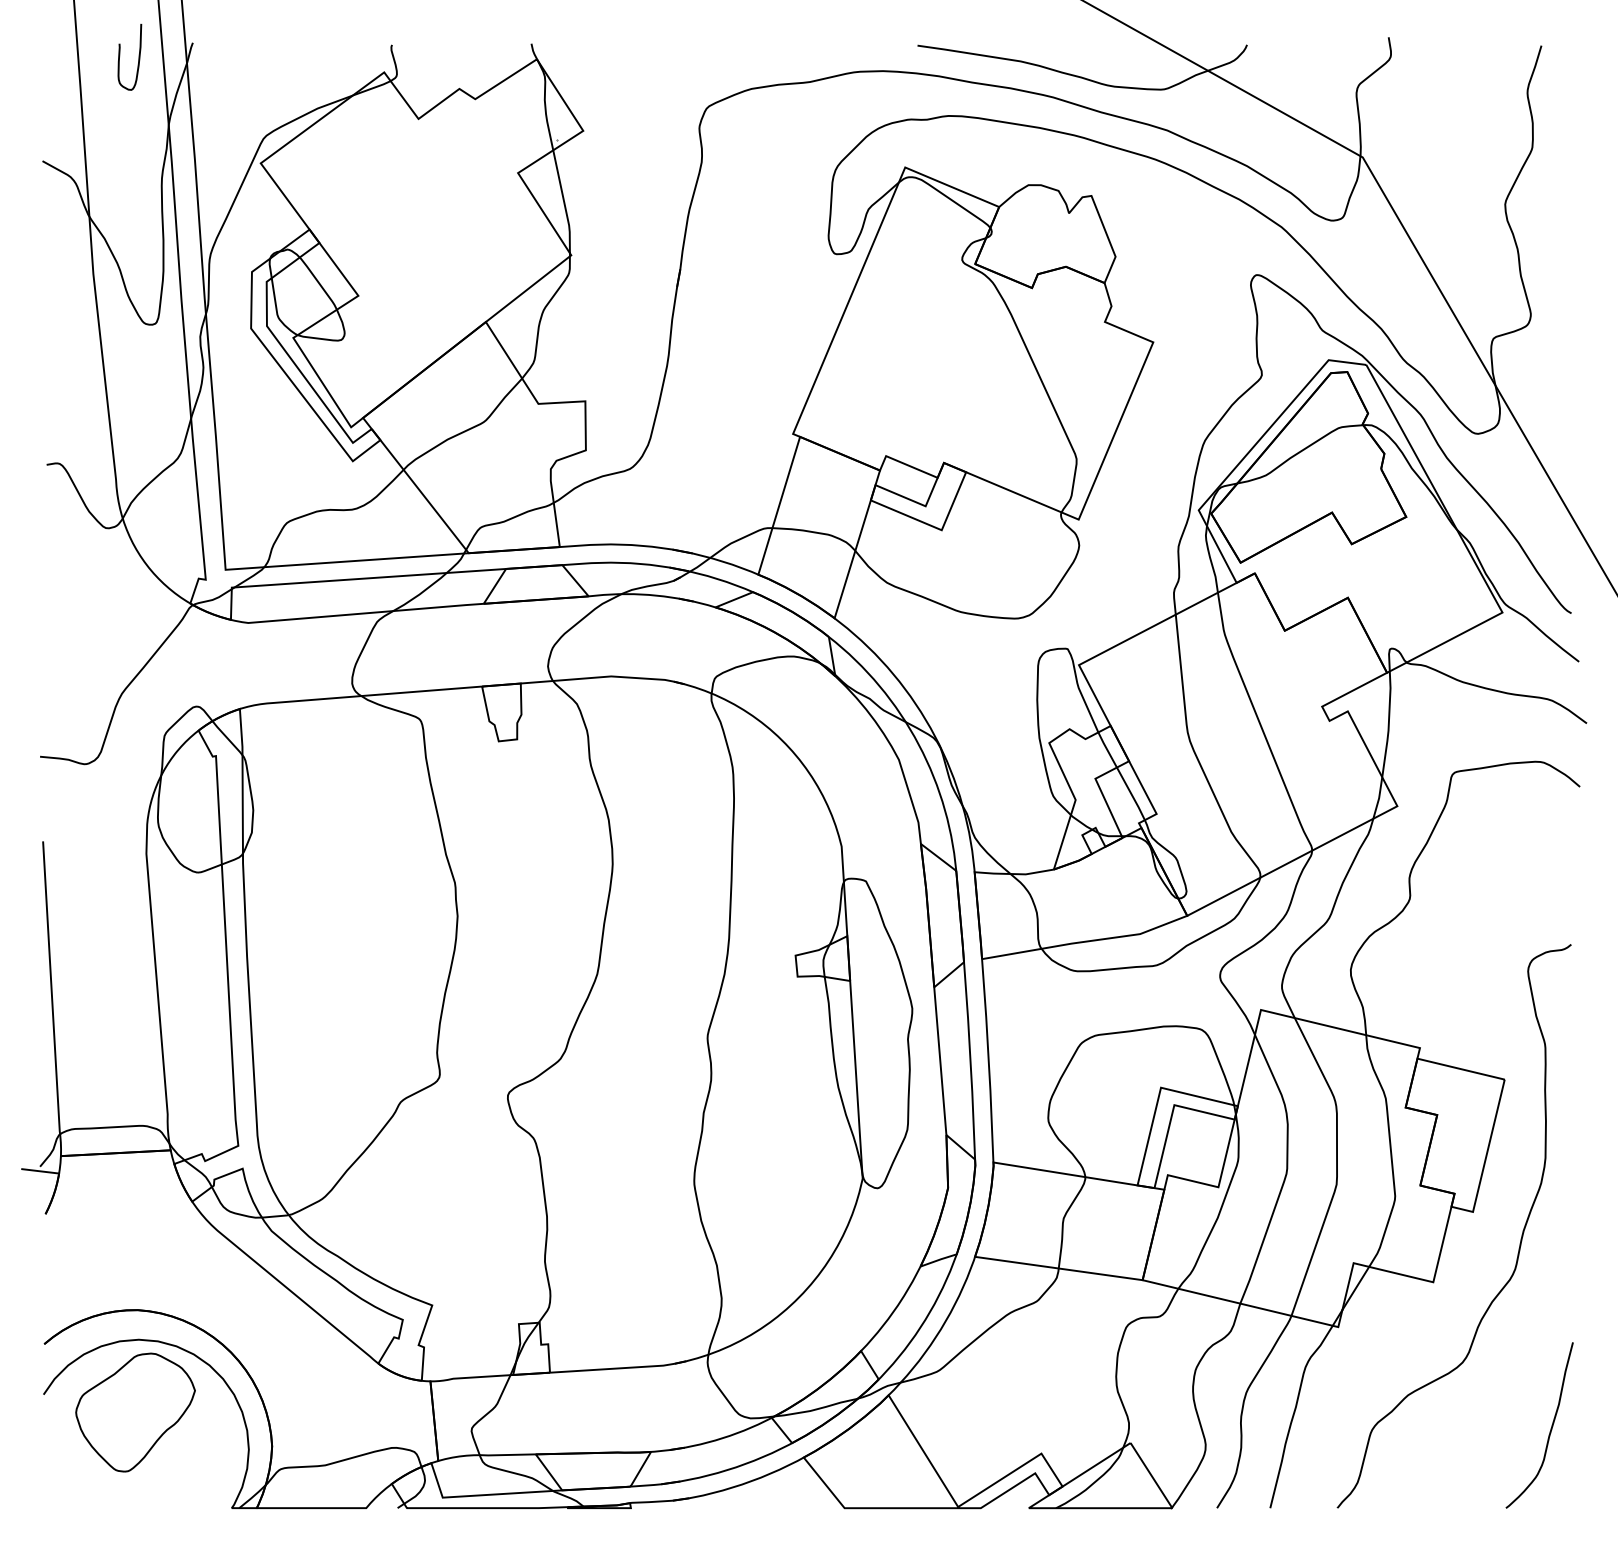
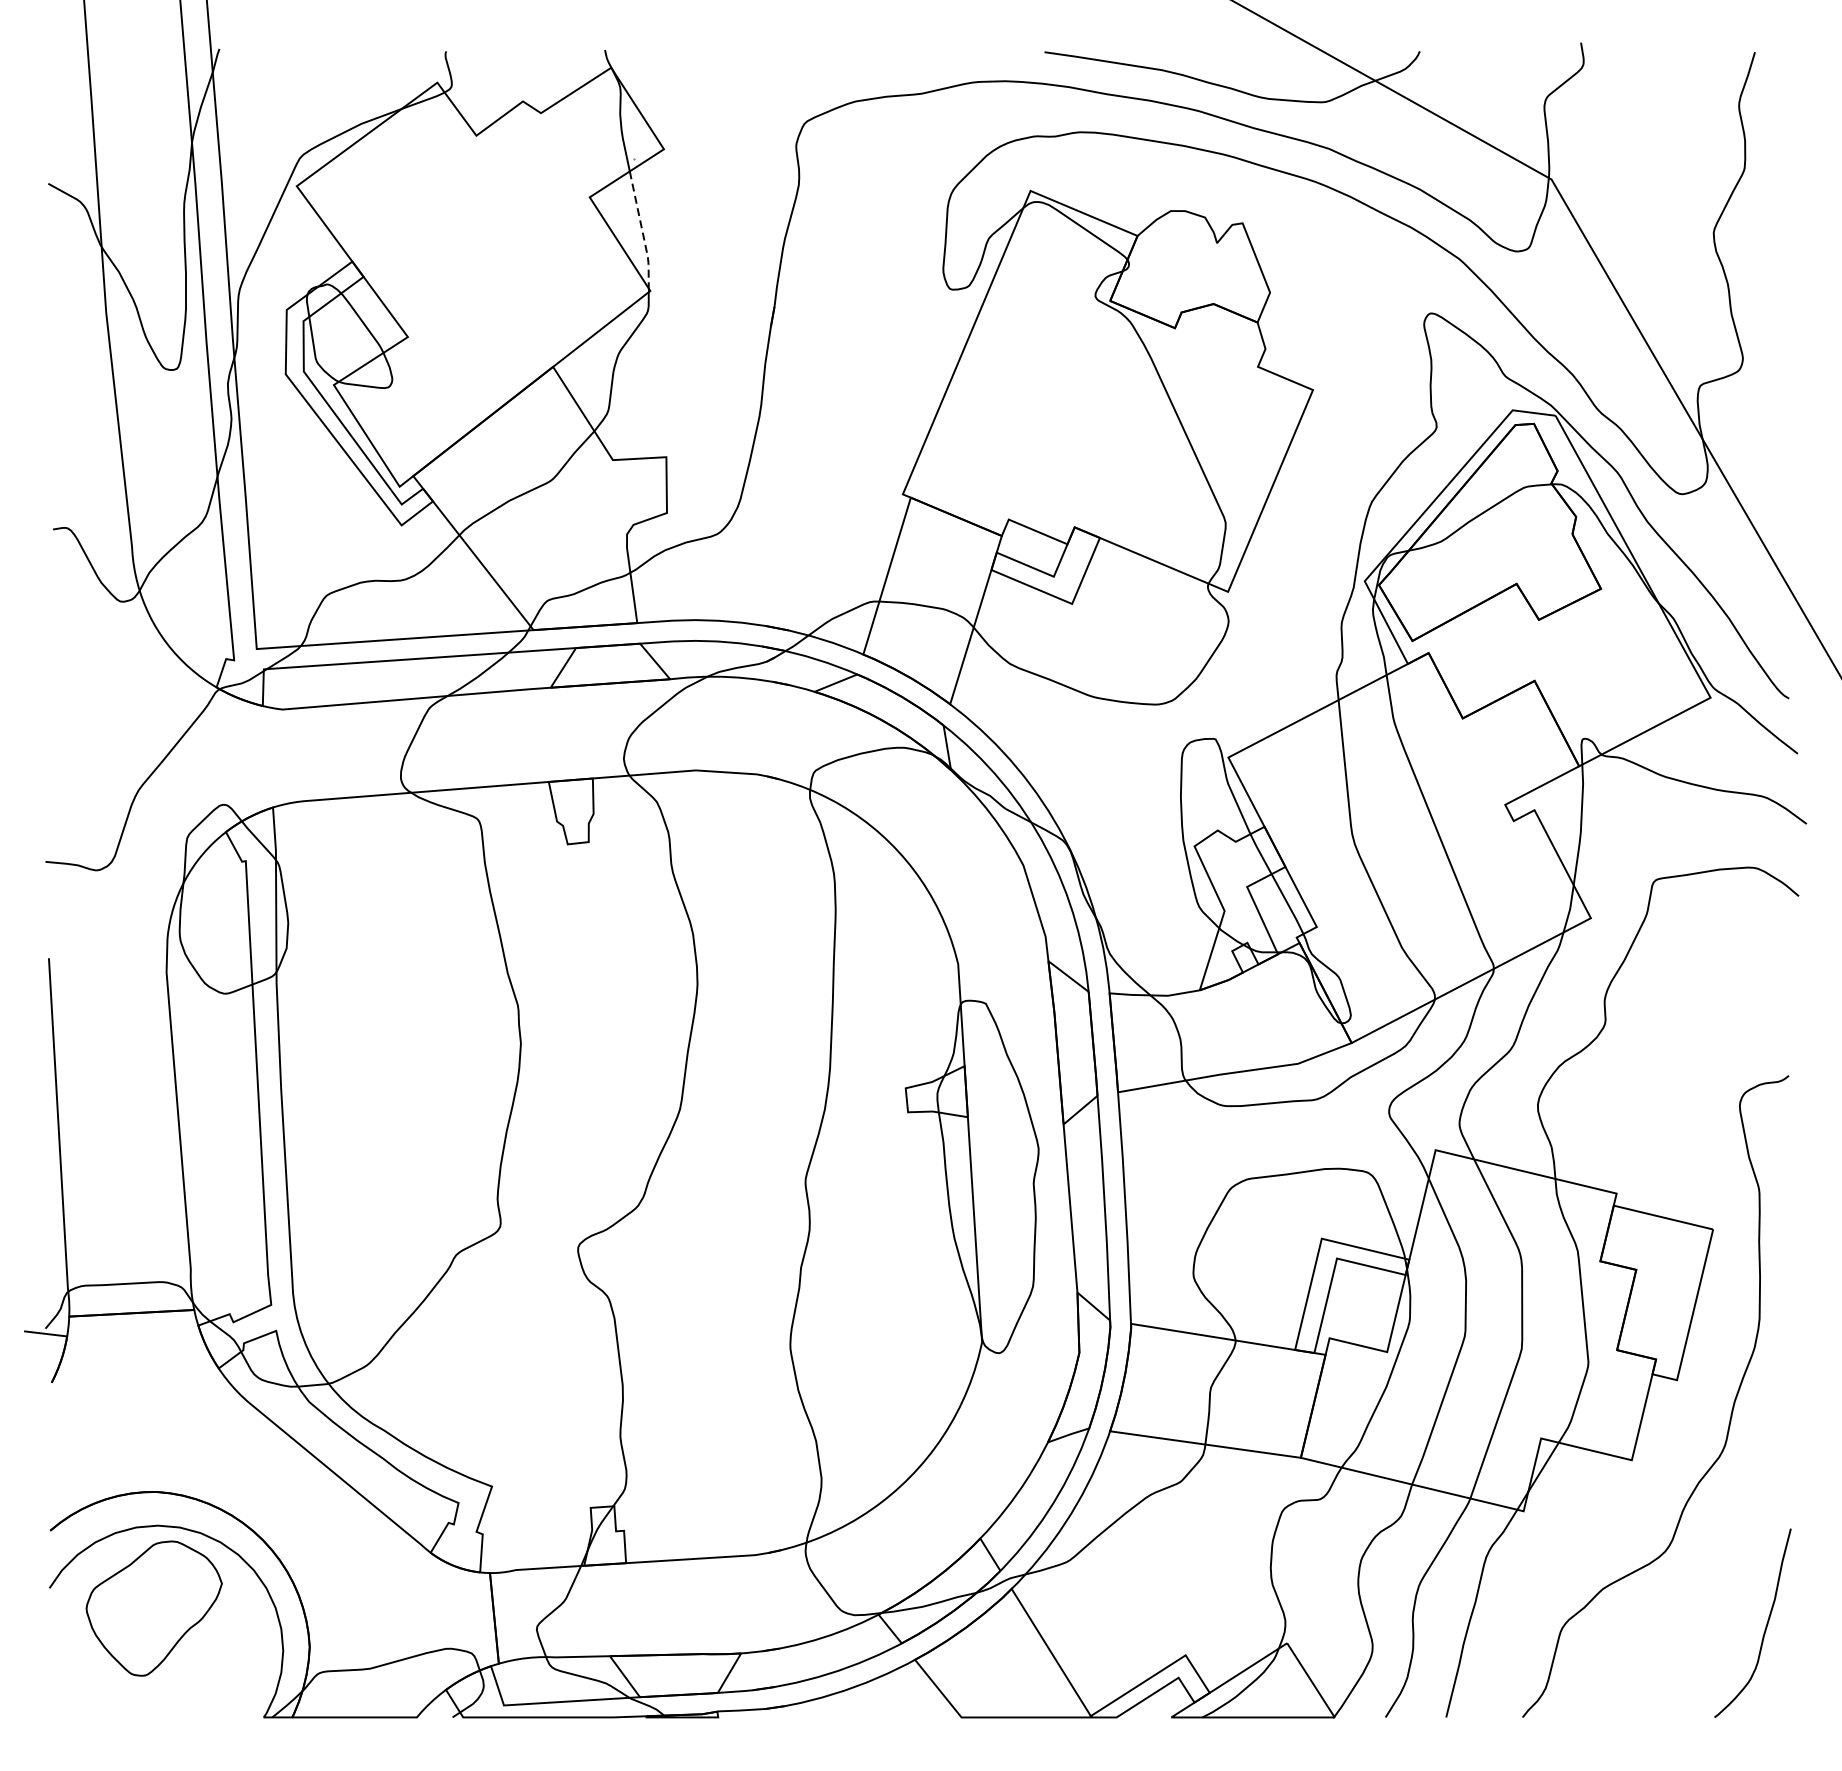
curve: (138, 57) -> (157, 65), removed
line: (564, 203) -> (642, 231), solid -> dashed

